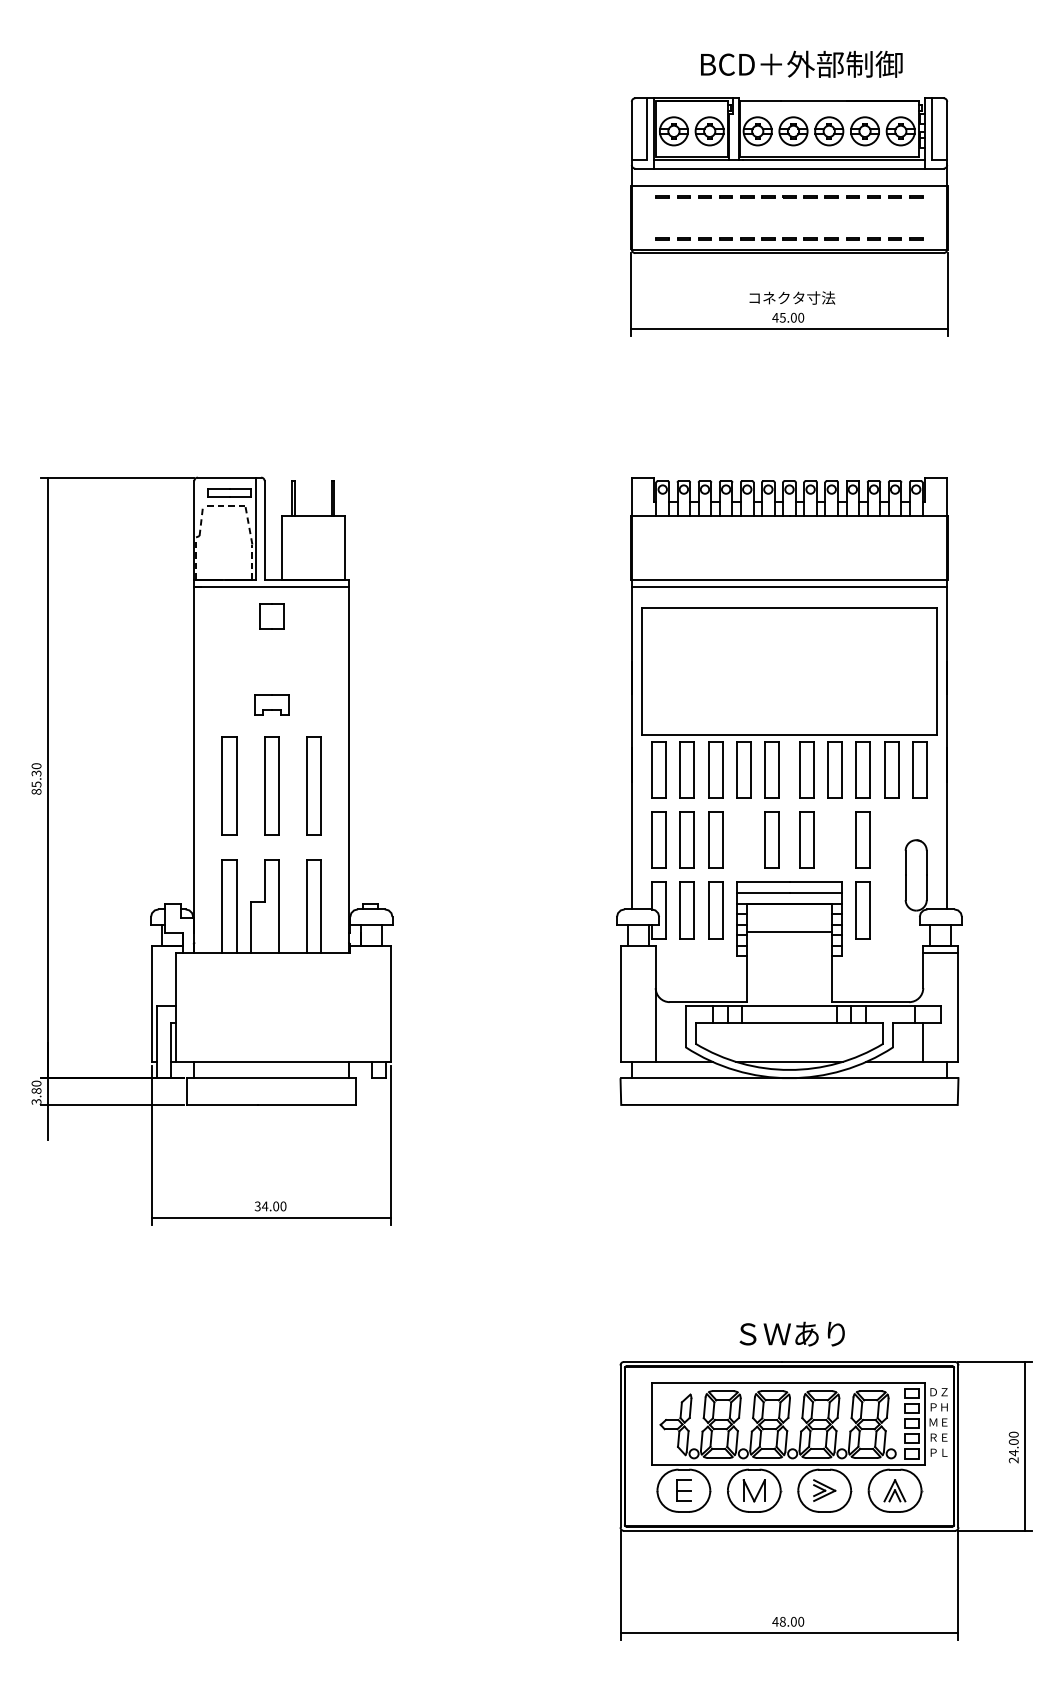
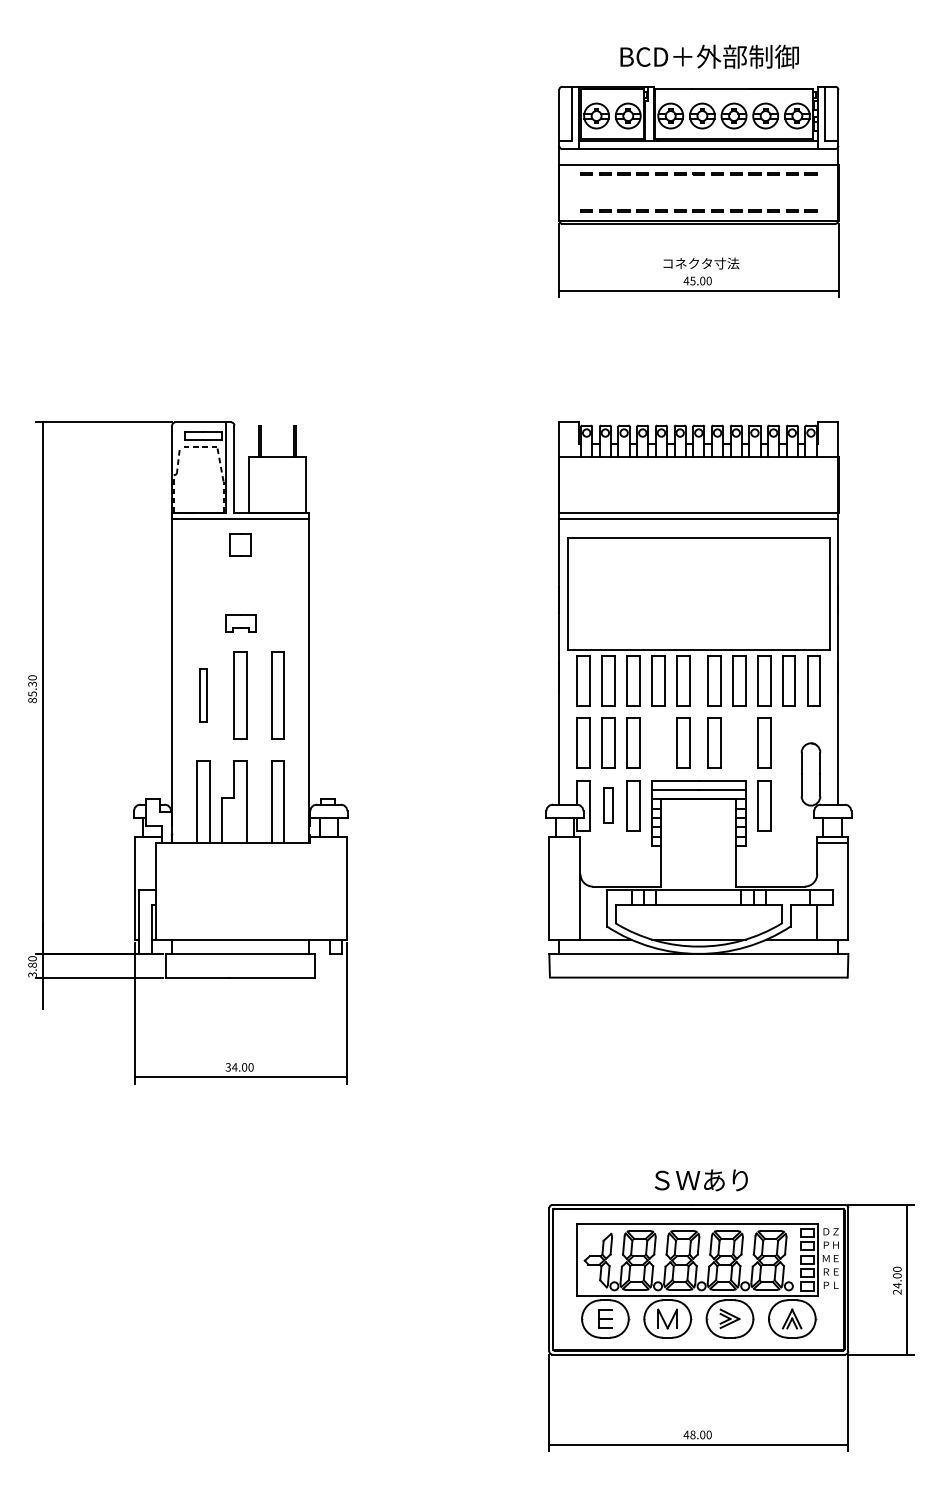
part: (229, 785) -> (203, 694), size x0.6
part: (686, 910) -> (607, 805), size x0.7
line: (789, 931) -> (698, 824), removed

